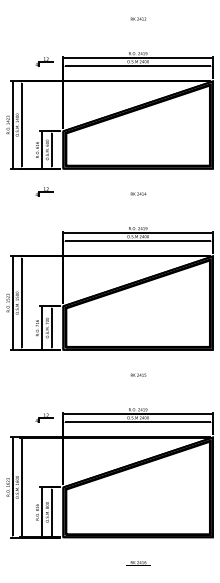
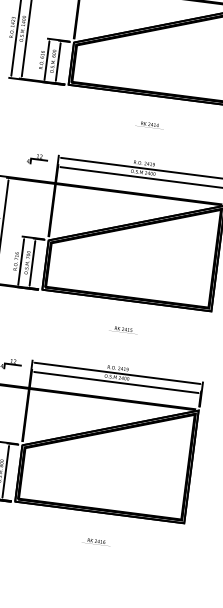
part: (44, 191) -> (37, 158), moved

